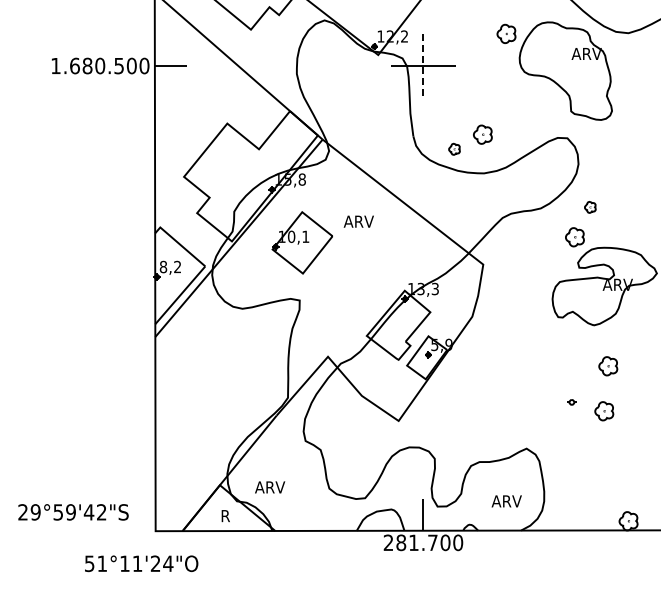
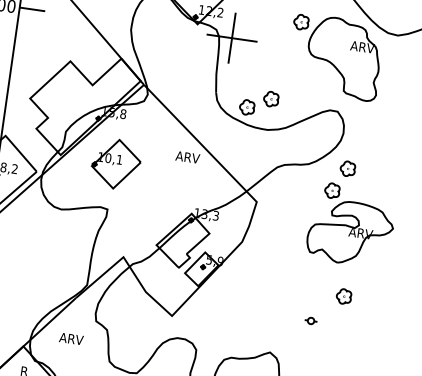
line: (423, 66) -> (232, 38), dashed -> solid
part: (454, 149) -> (247, 107), size x1.67
part: (590, 207) -> (348, 169), size x1.67
text: (358, 221) -> (187, 157), moved
part: (571, 402) -> (310, 321), size x1.67
part: (604, 411) -> (335, 331), removed
text: (270, 487) -> (71, 339), moved

